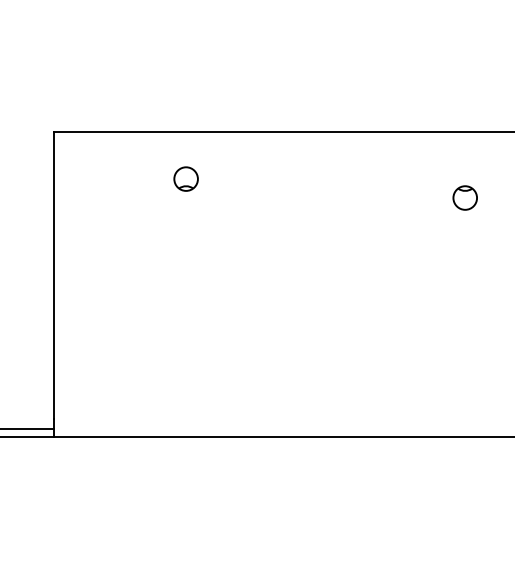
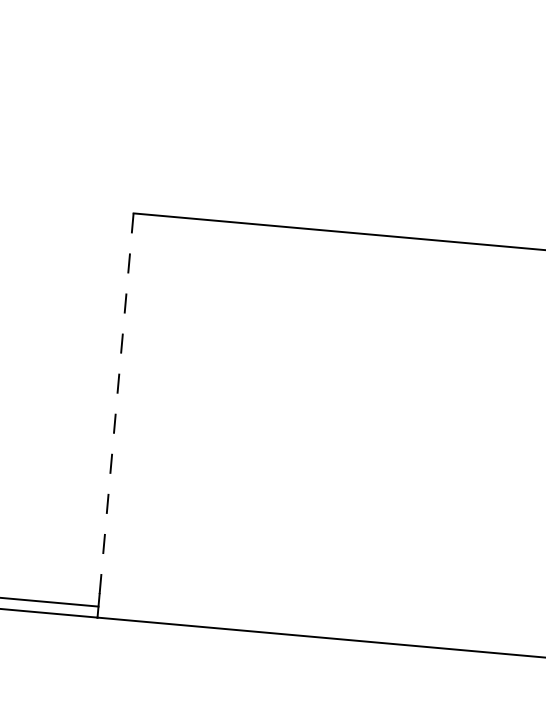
part: (185, 178) -> (302, 290), removed
line: (53, 275) -> (116, 403), solid -> dashed

